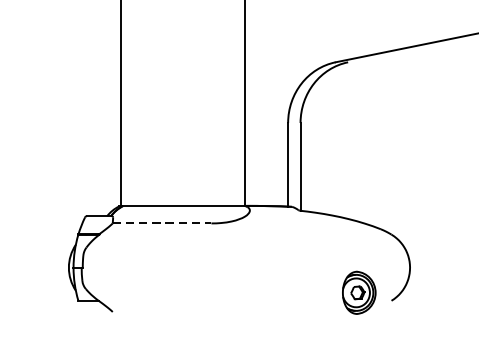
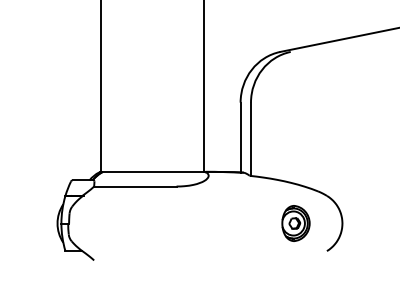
line: (162, 223) -> (135, 186), dashed -> solid
part: (358, 292) -> (295, 223), moved

